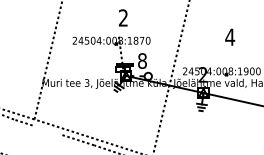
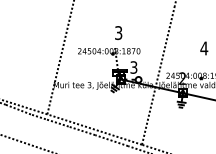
text: (123, 18) -> (118, 33), 2 -> 3
text: (141, 61) -> (133, 67), 8 -> 3
line: (45, 129) -> (56, 122), added

